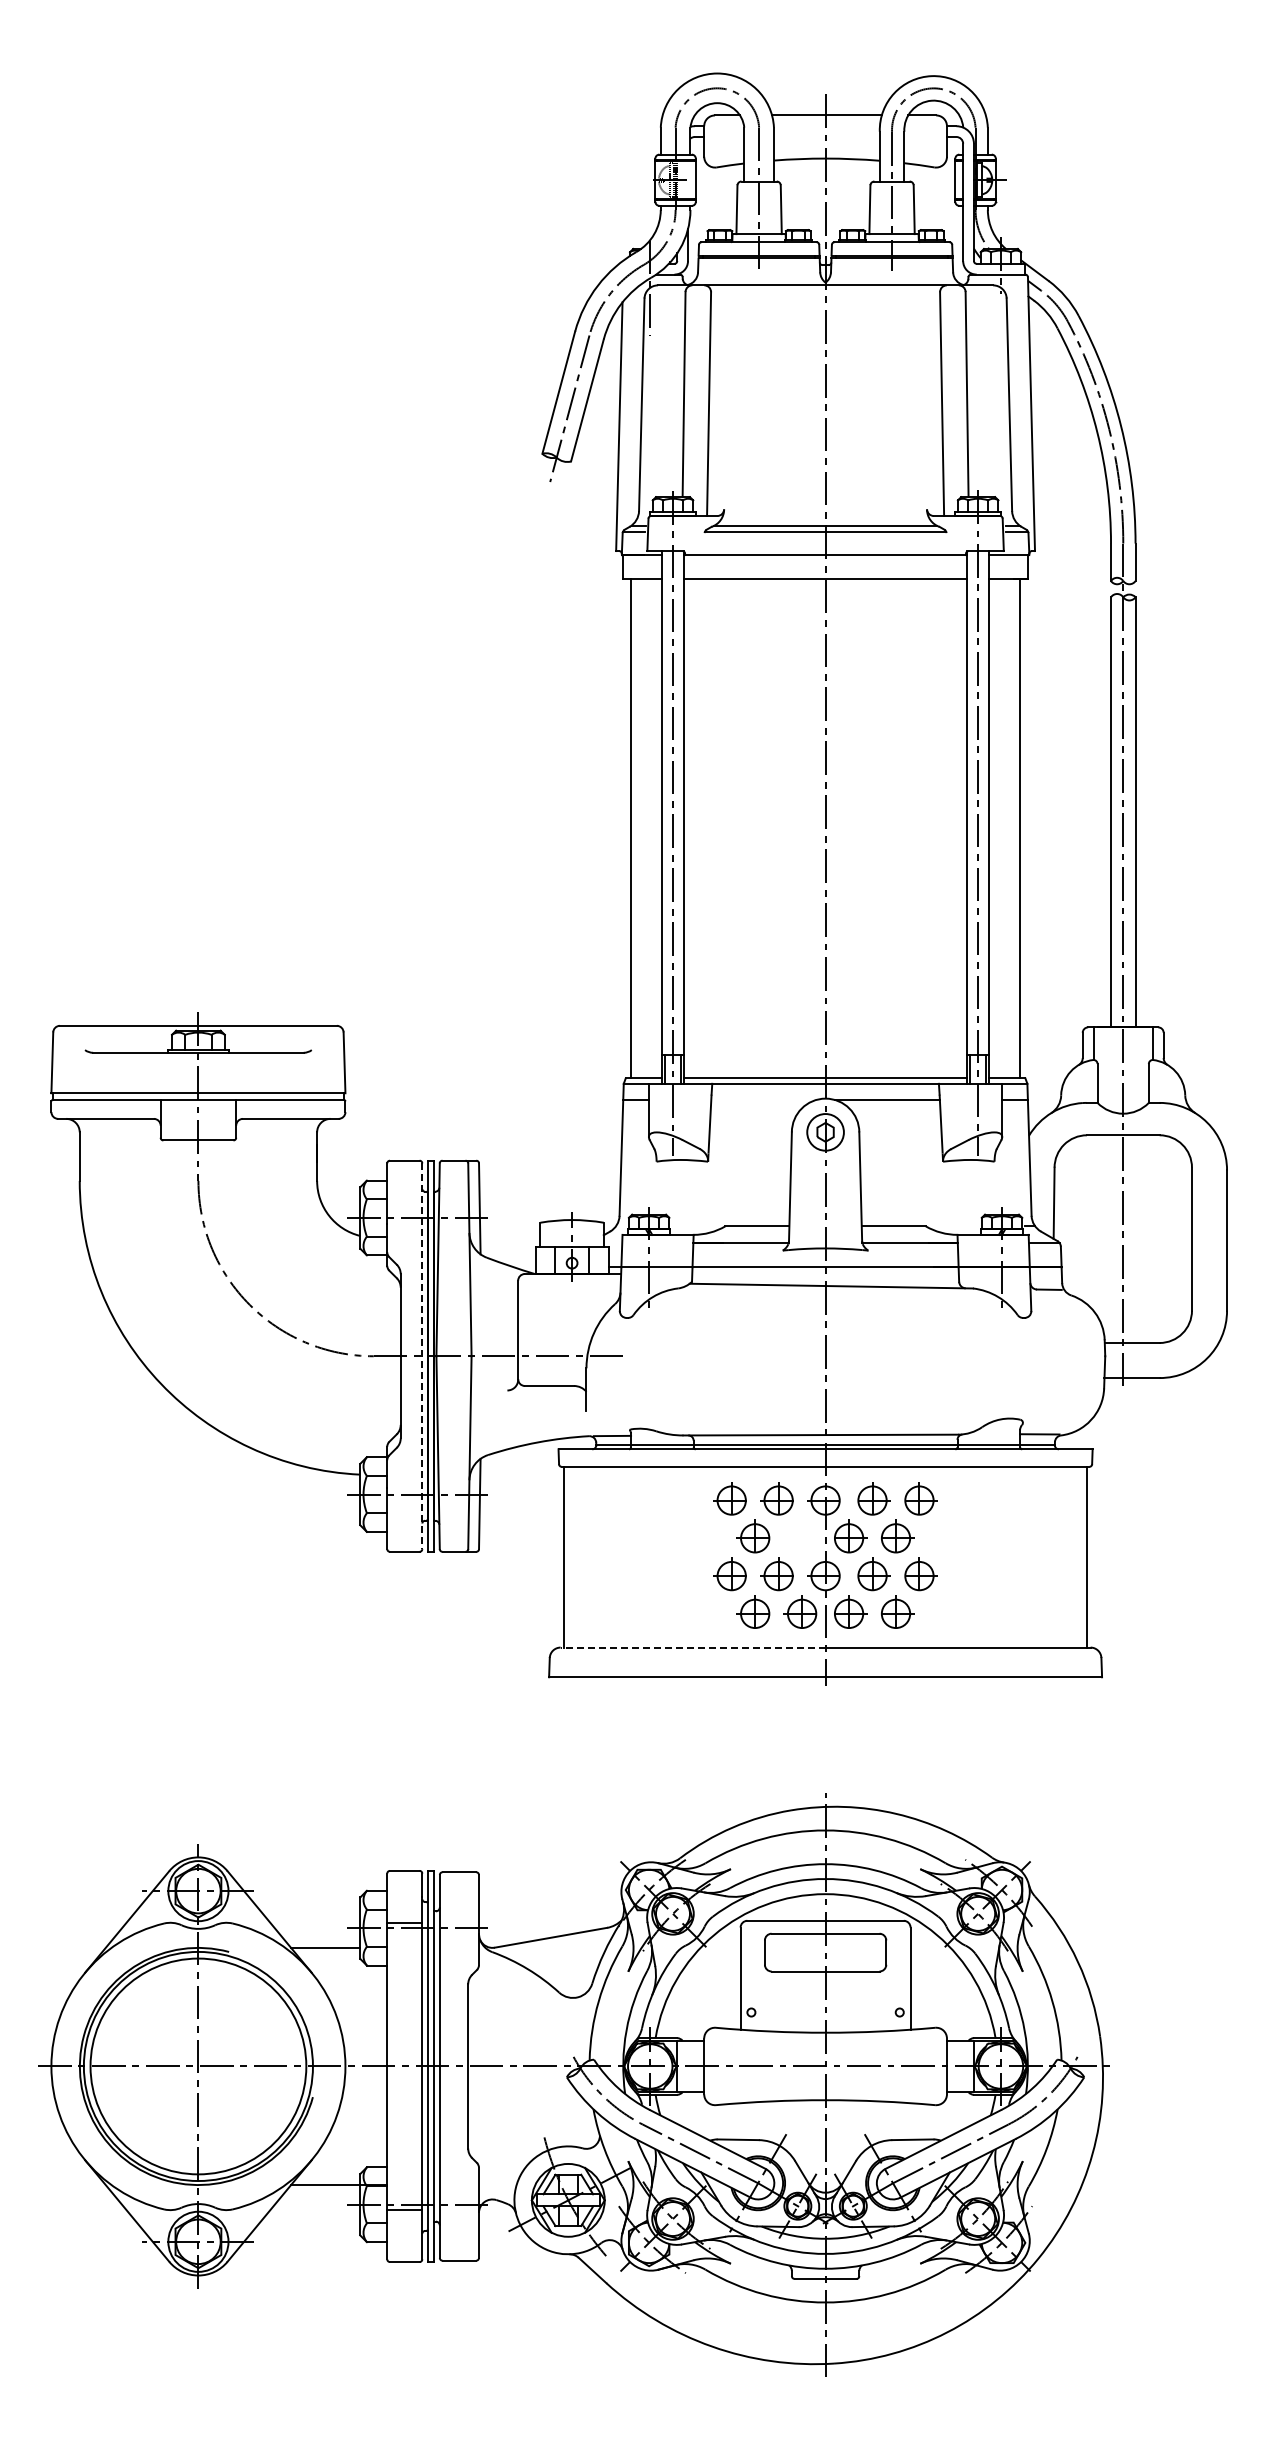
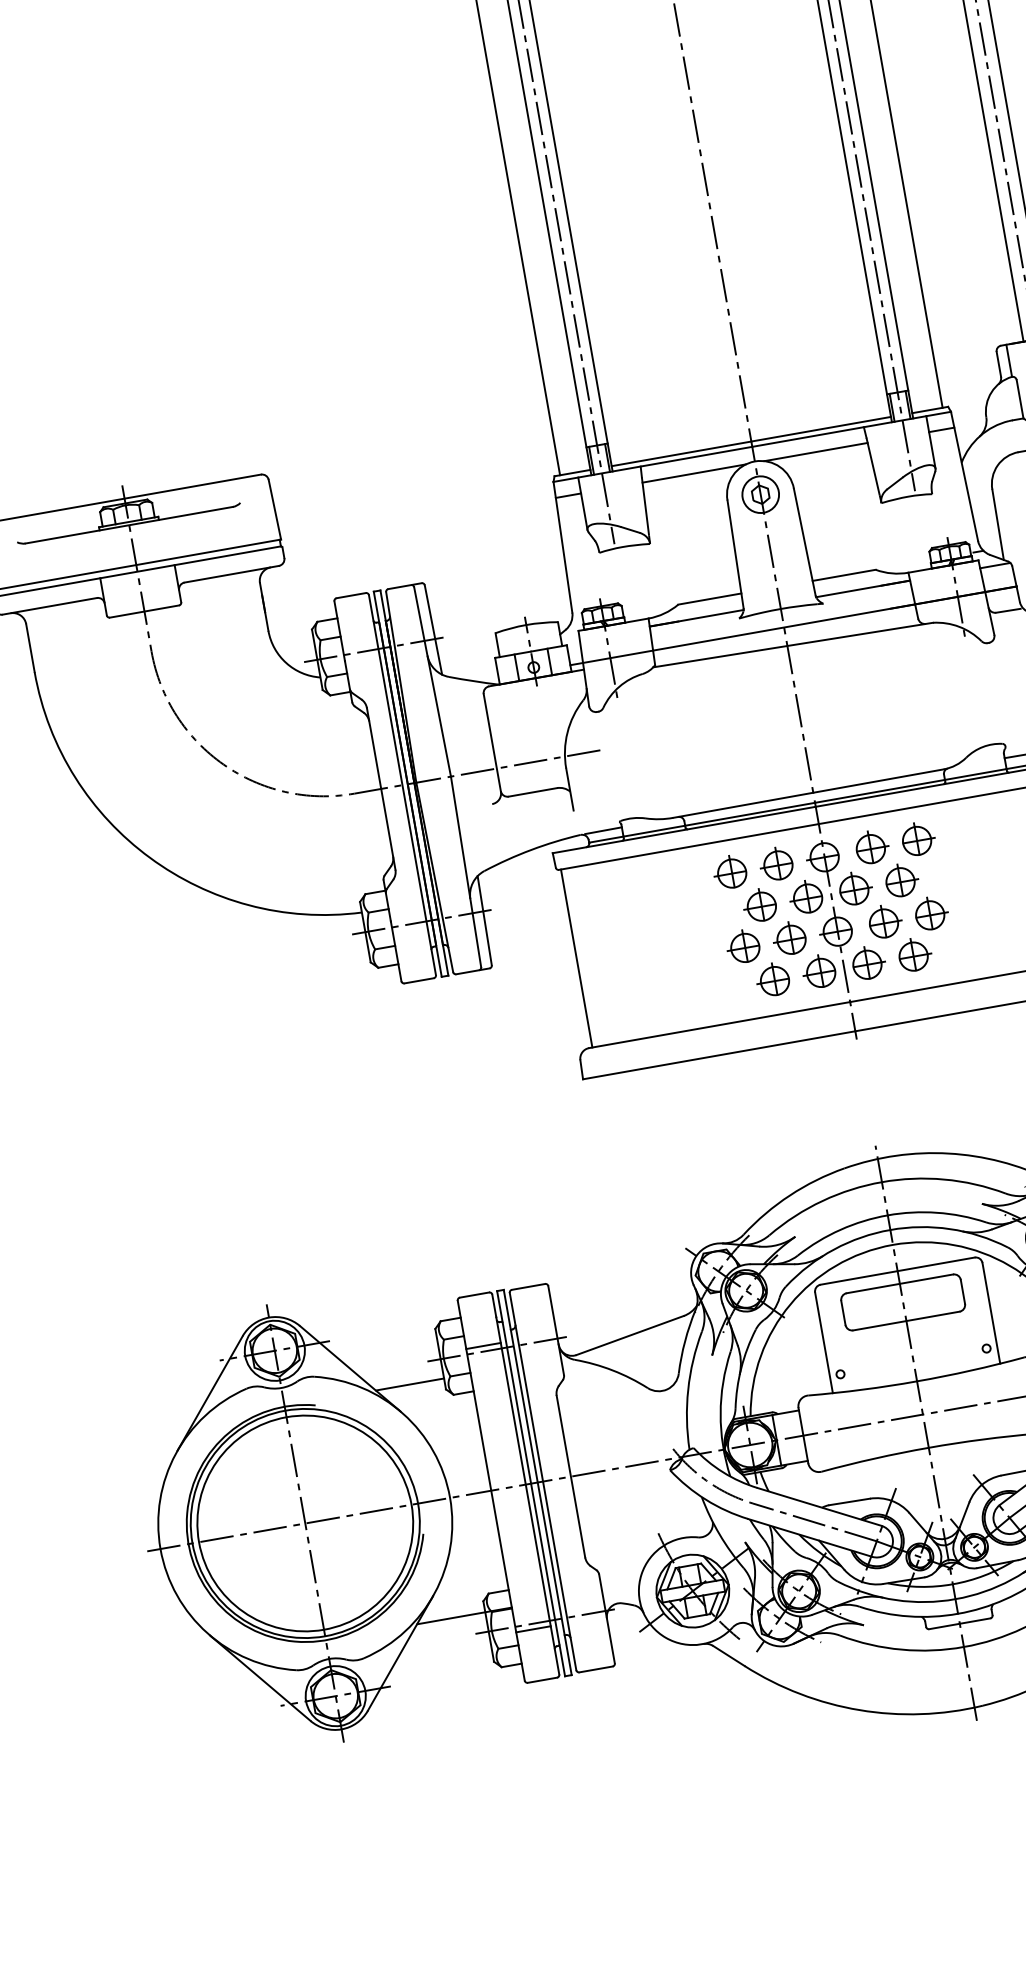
line: (763, 1100) -> (694, 474), added
line: (422, 1356) -> (402, 785), dashed -> solid
part: (800, 1536) -> (806, 897), added
line: (693, 1647) -> (720, 1024), dashed -> solid

